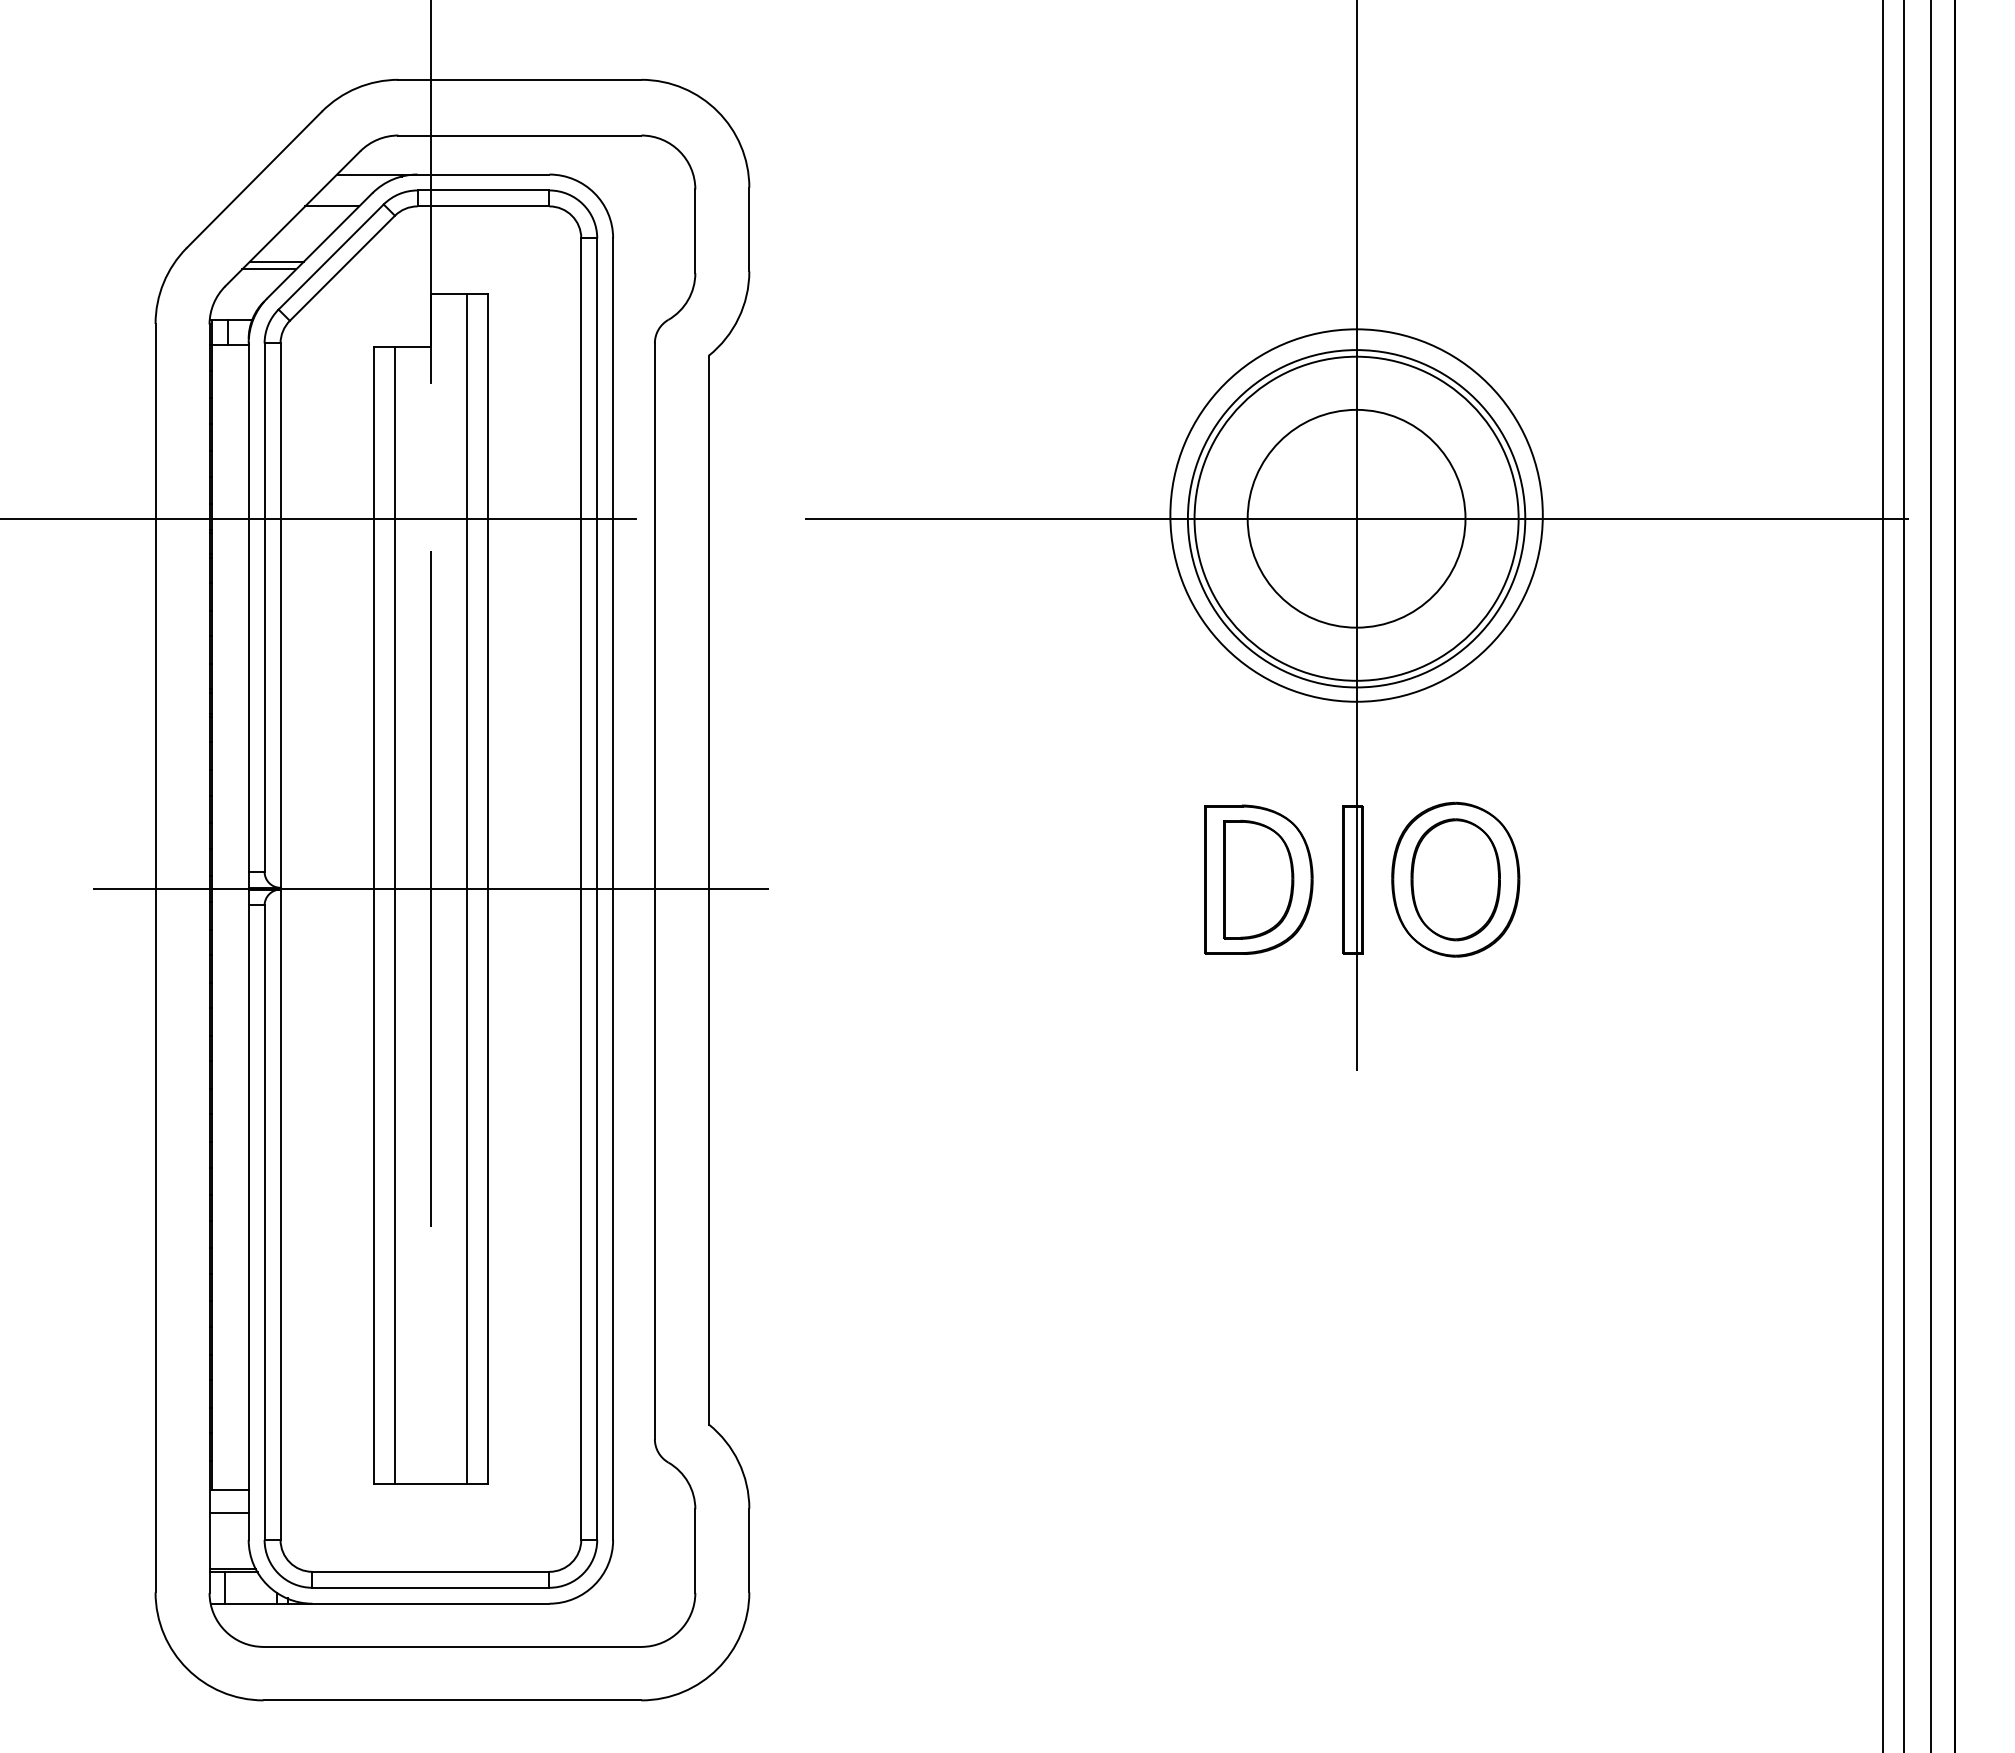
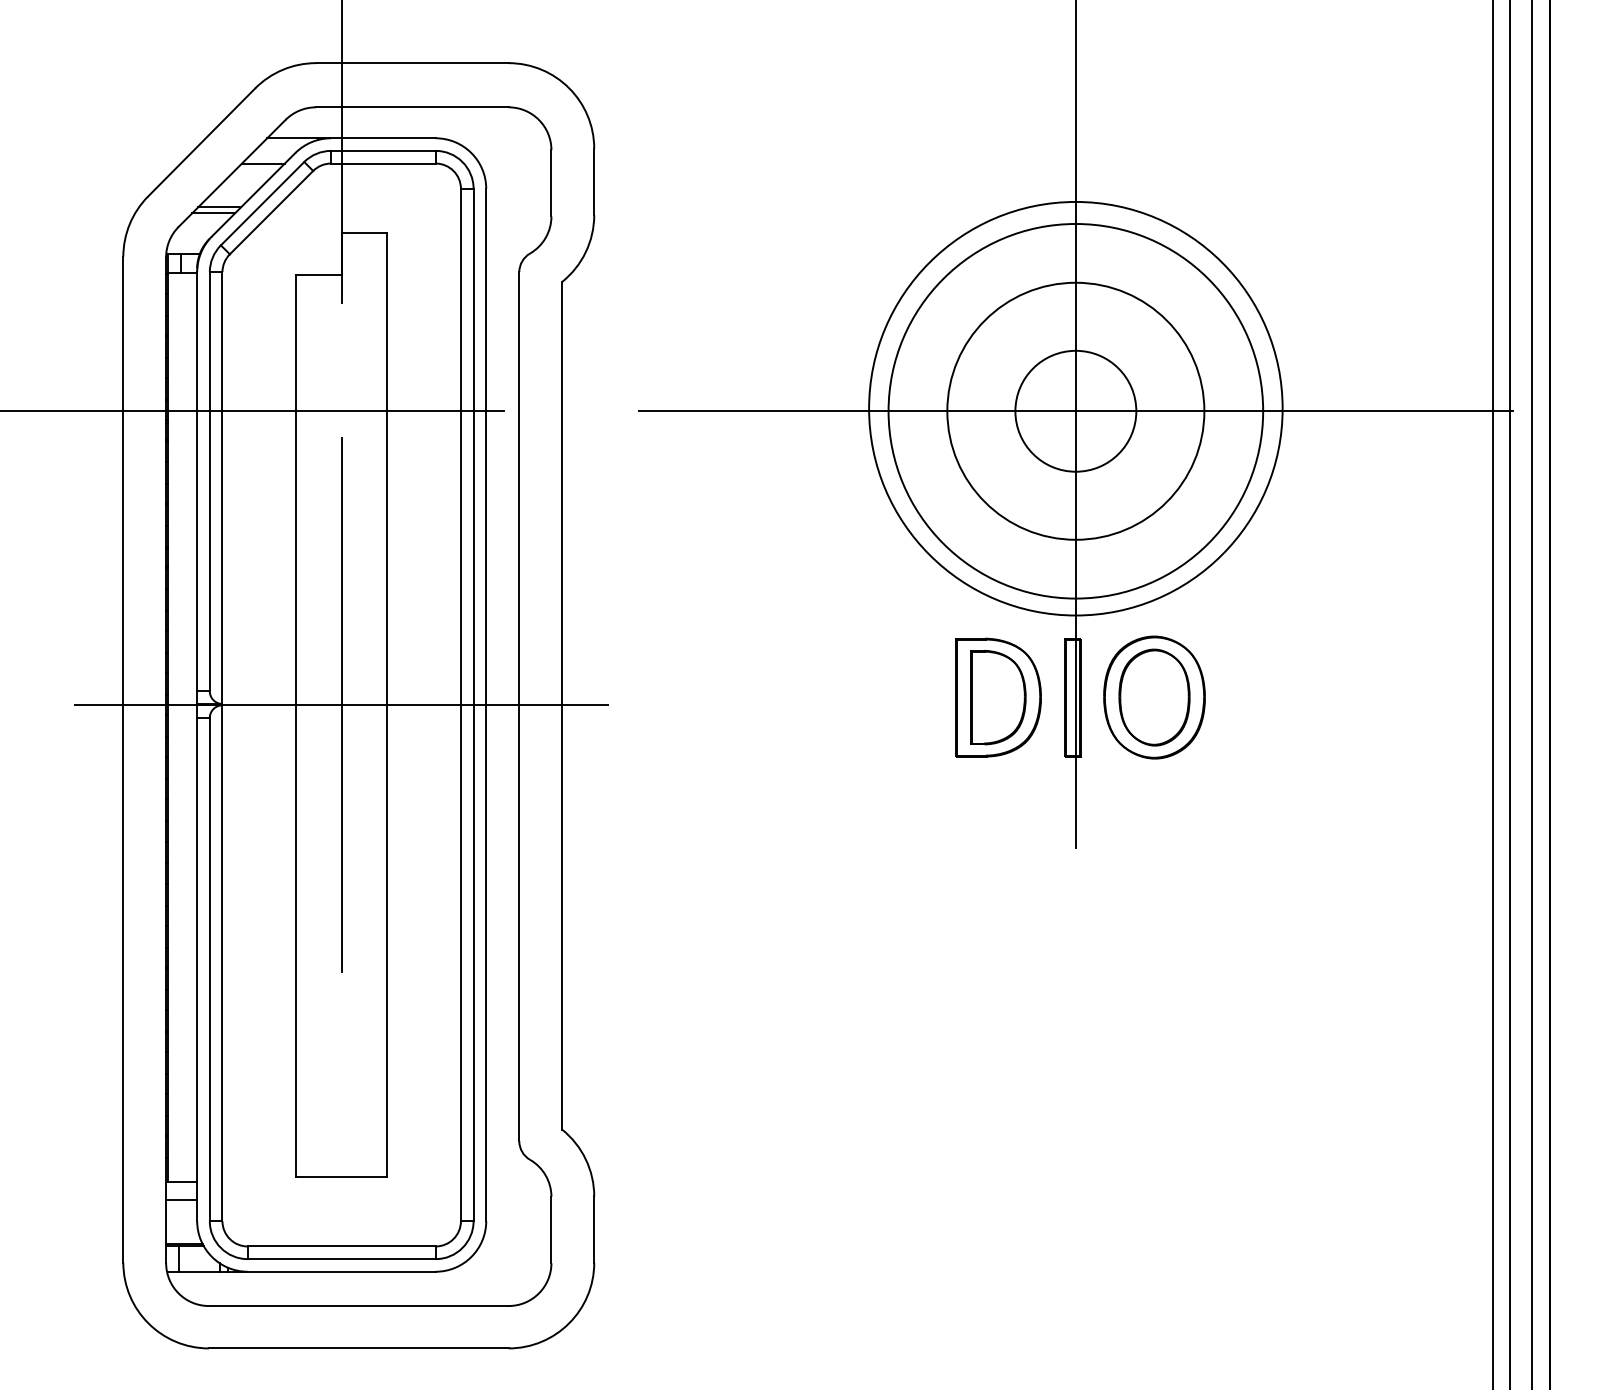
circle: (1356, 515) -> (1075, 408), size x1.4
circle: (1356, 518) -> (1075, 411), size x0.7
circle: (1356, 518) -> (1075, 411), size x1.4
line: (467, 889) -> (370, 705), removed
line: (394, 915) -> (312, 725), removed

